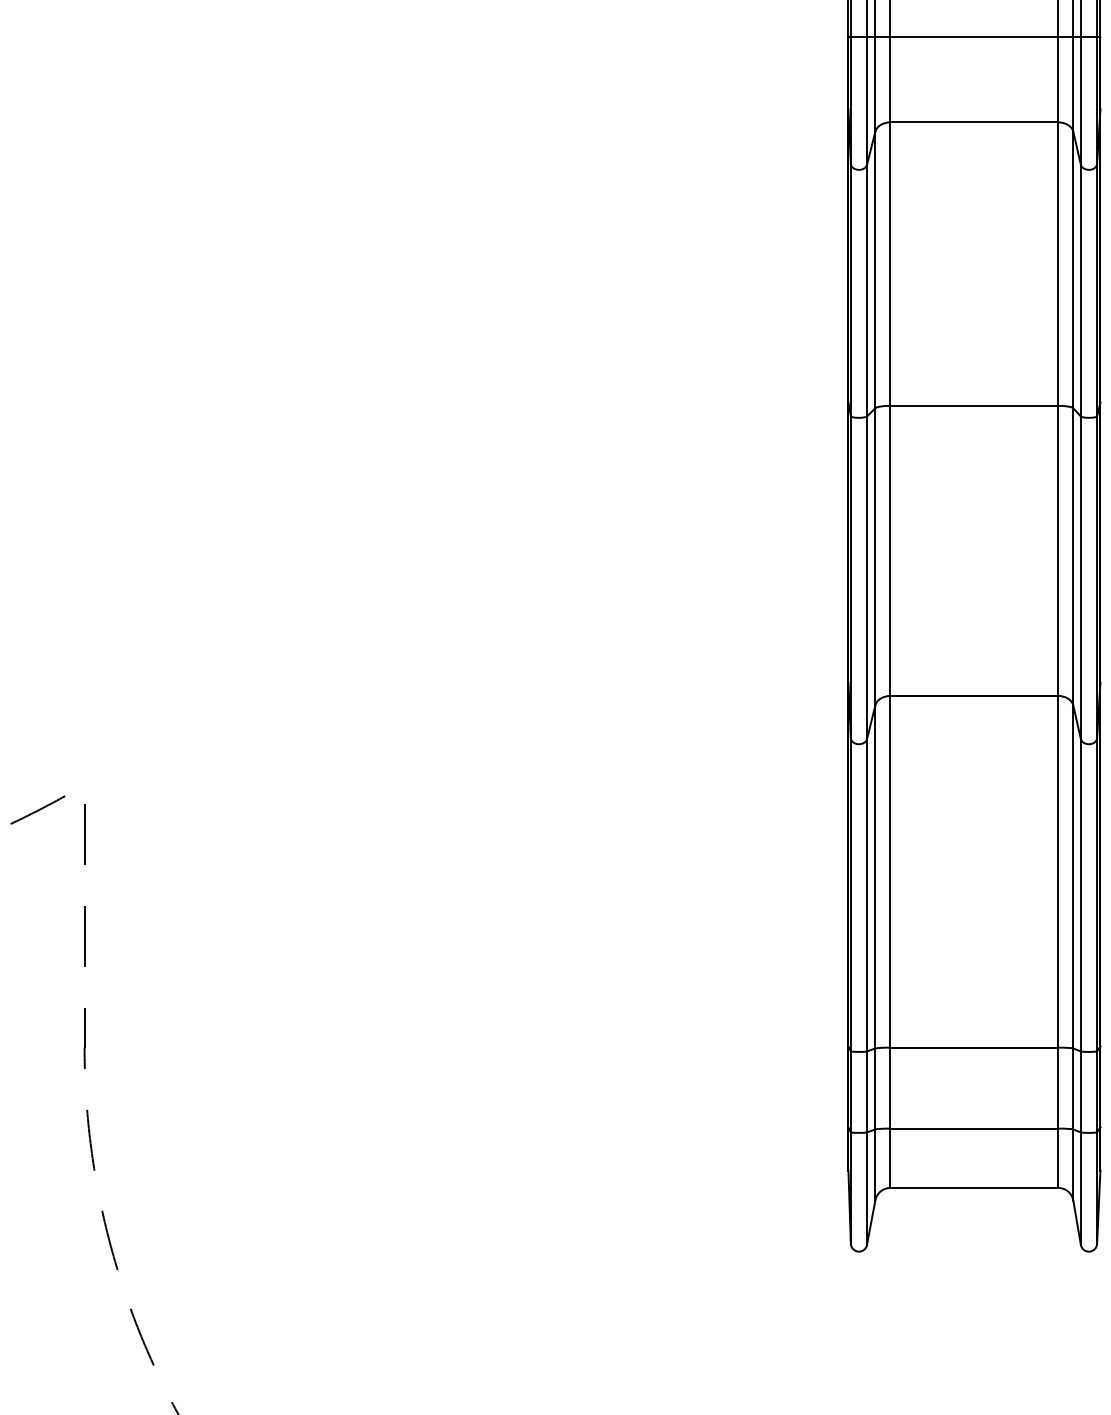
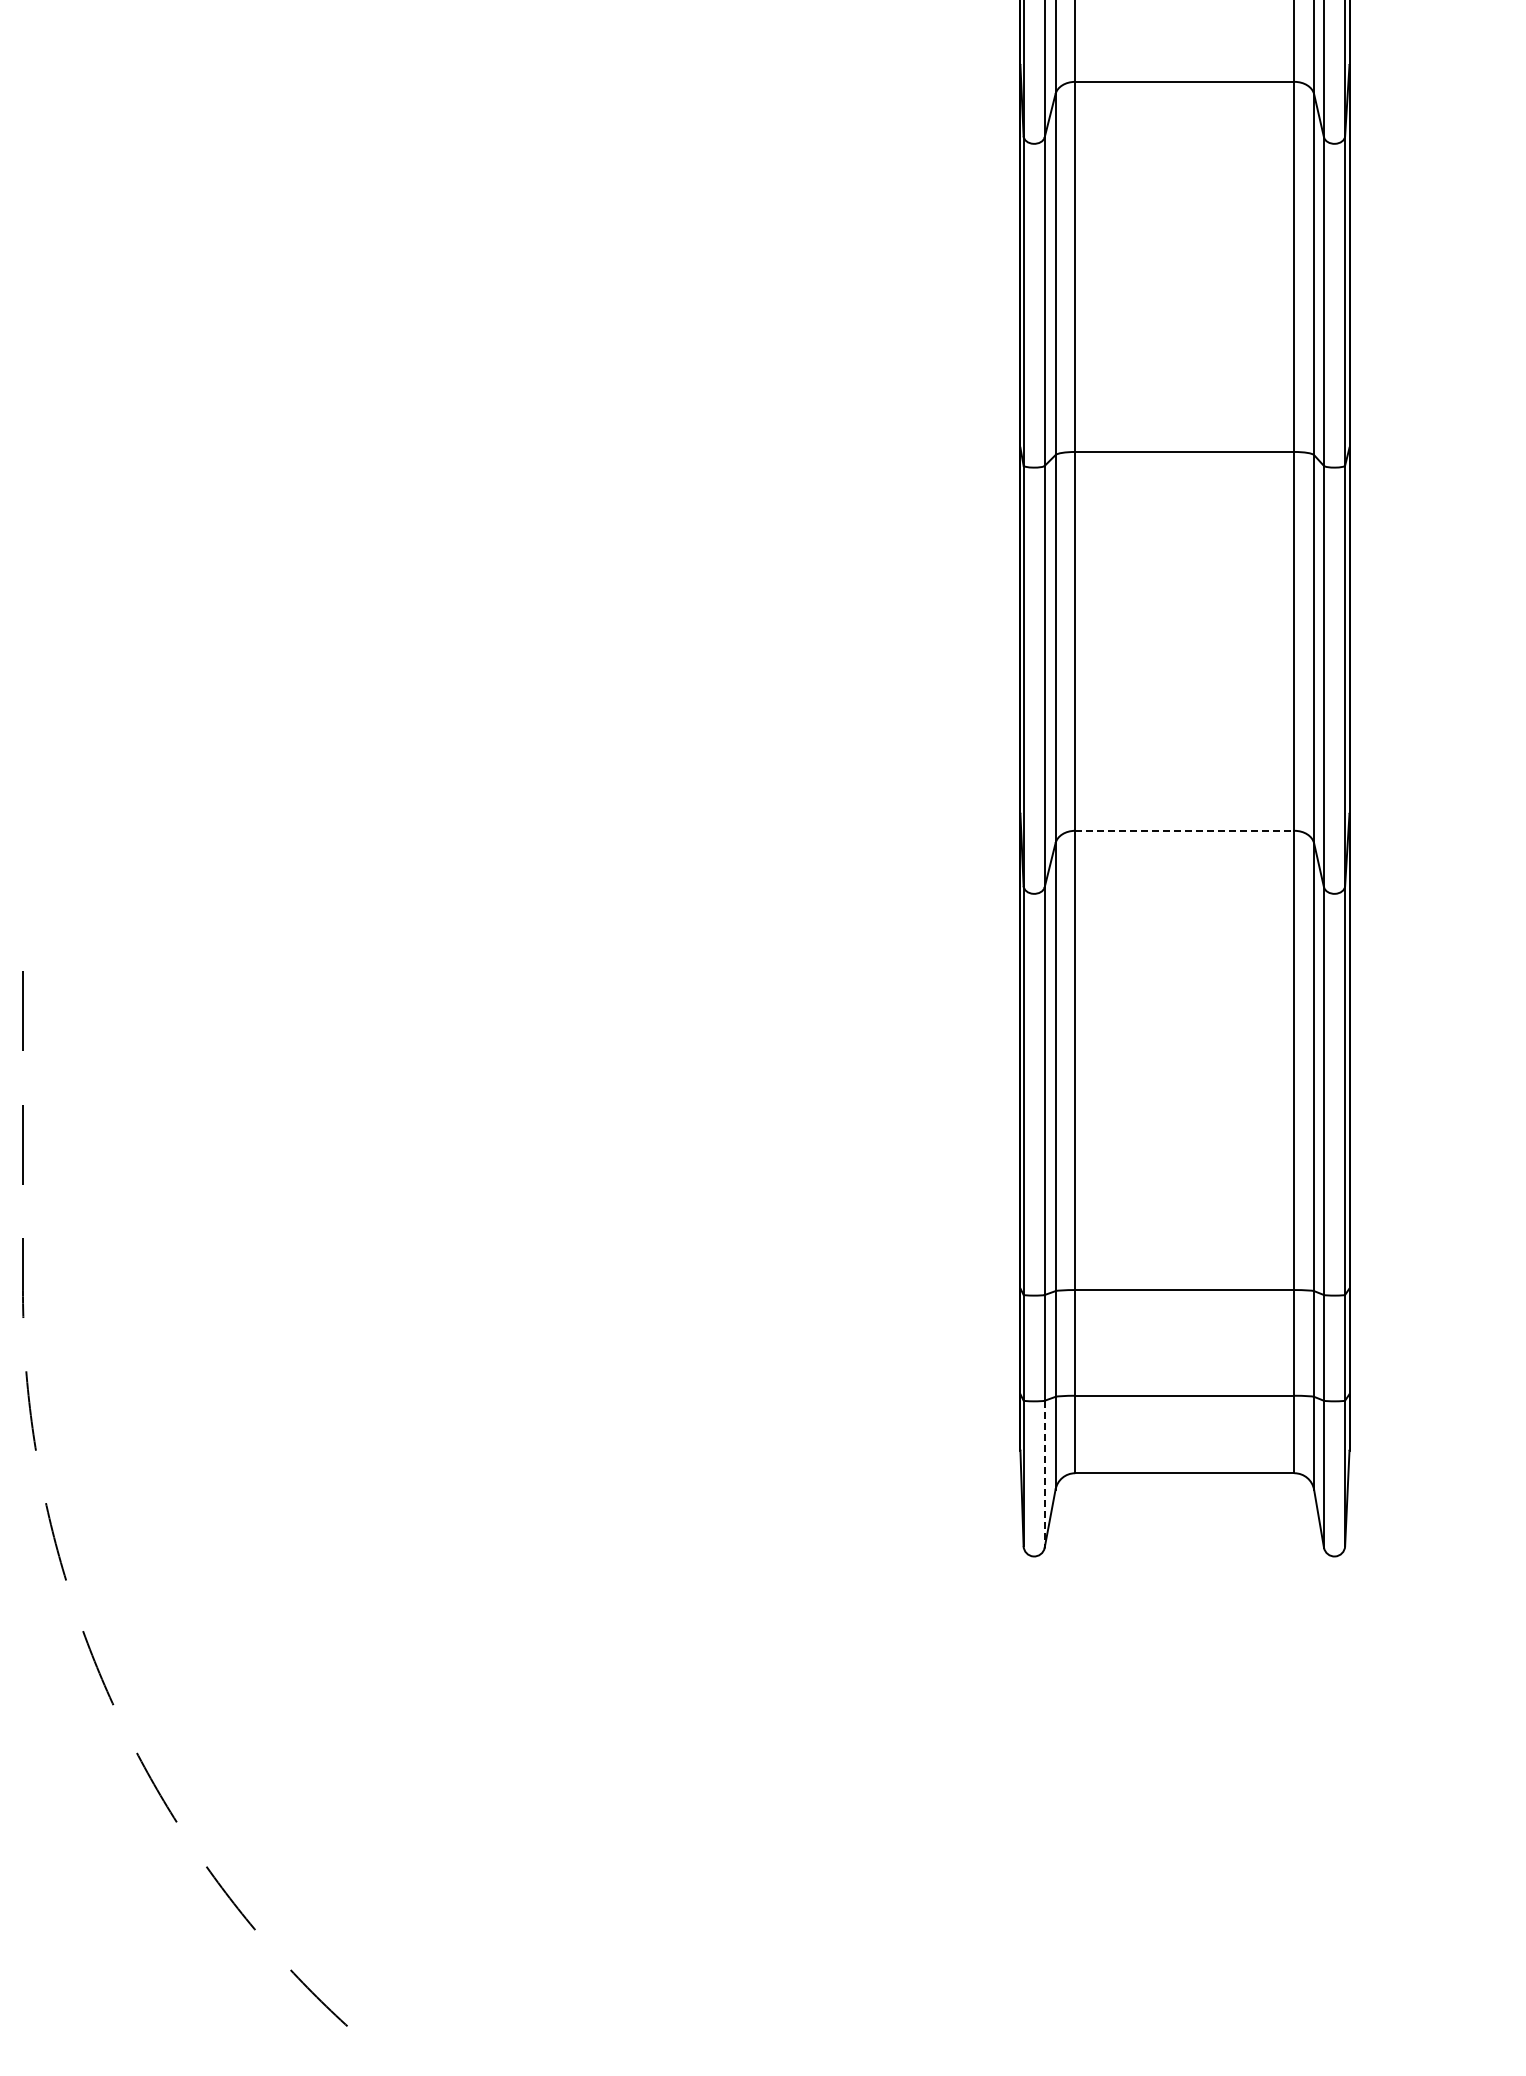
line: (974, 695) -> (1184, 830), solid -> dashed
line: (866, 1188) -> (1044, 1474), solid -> dashed

